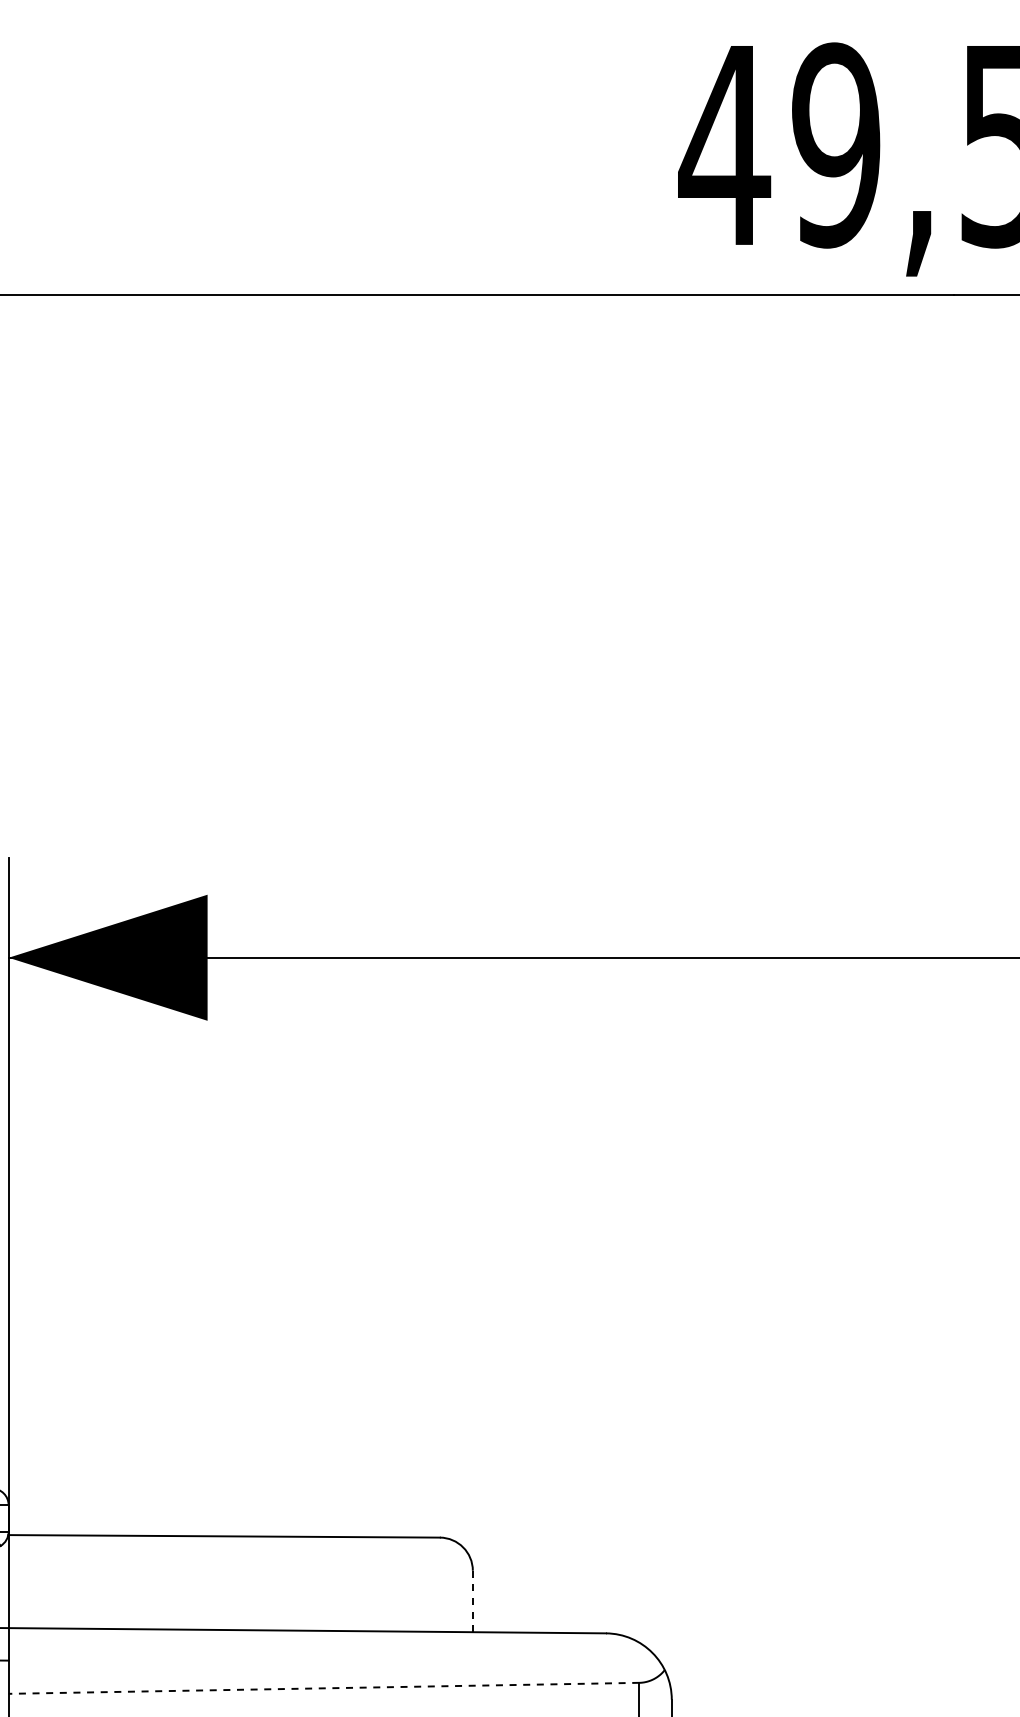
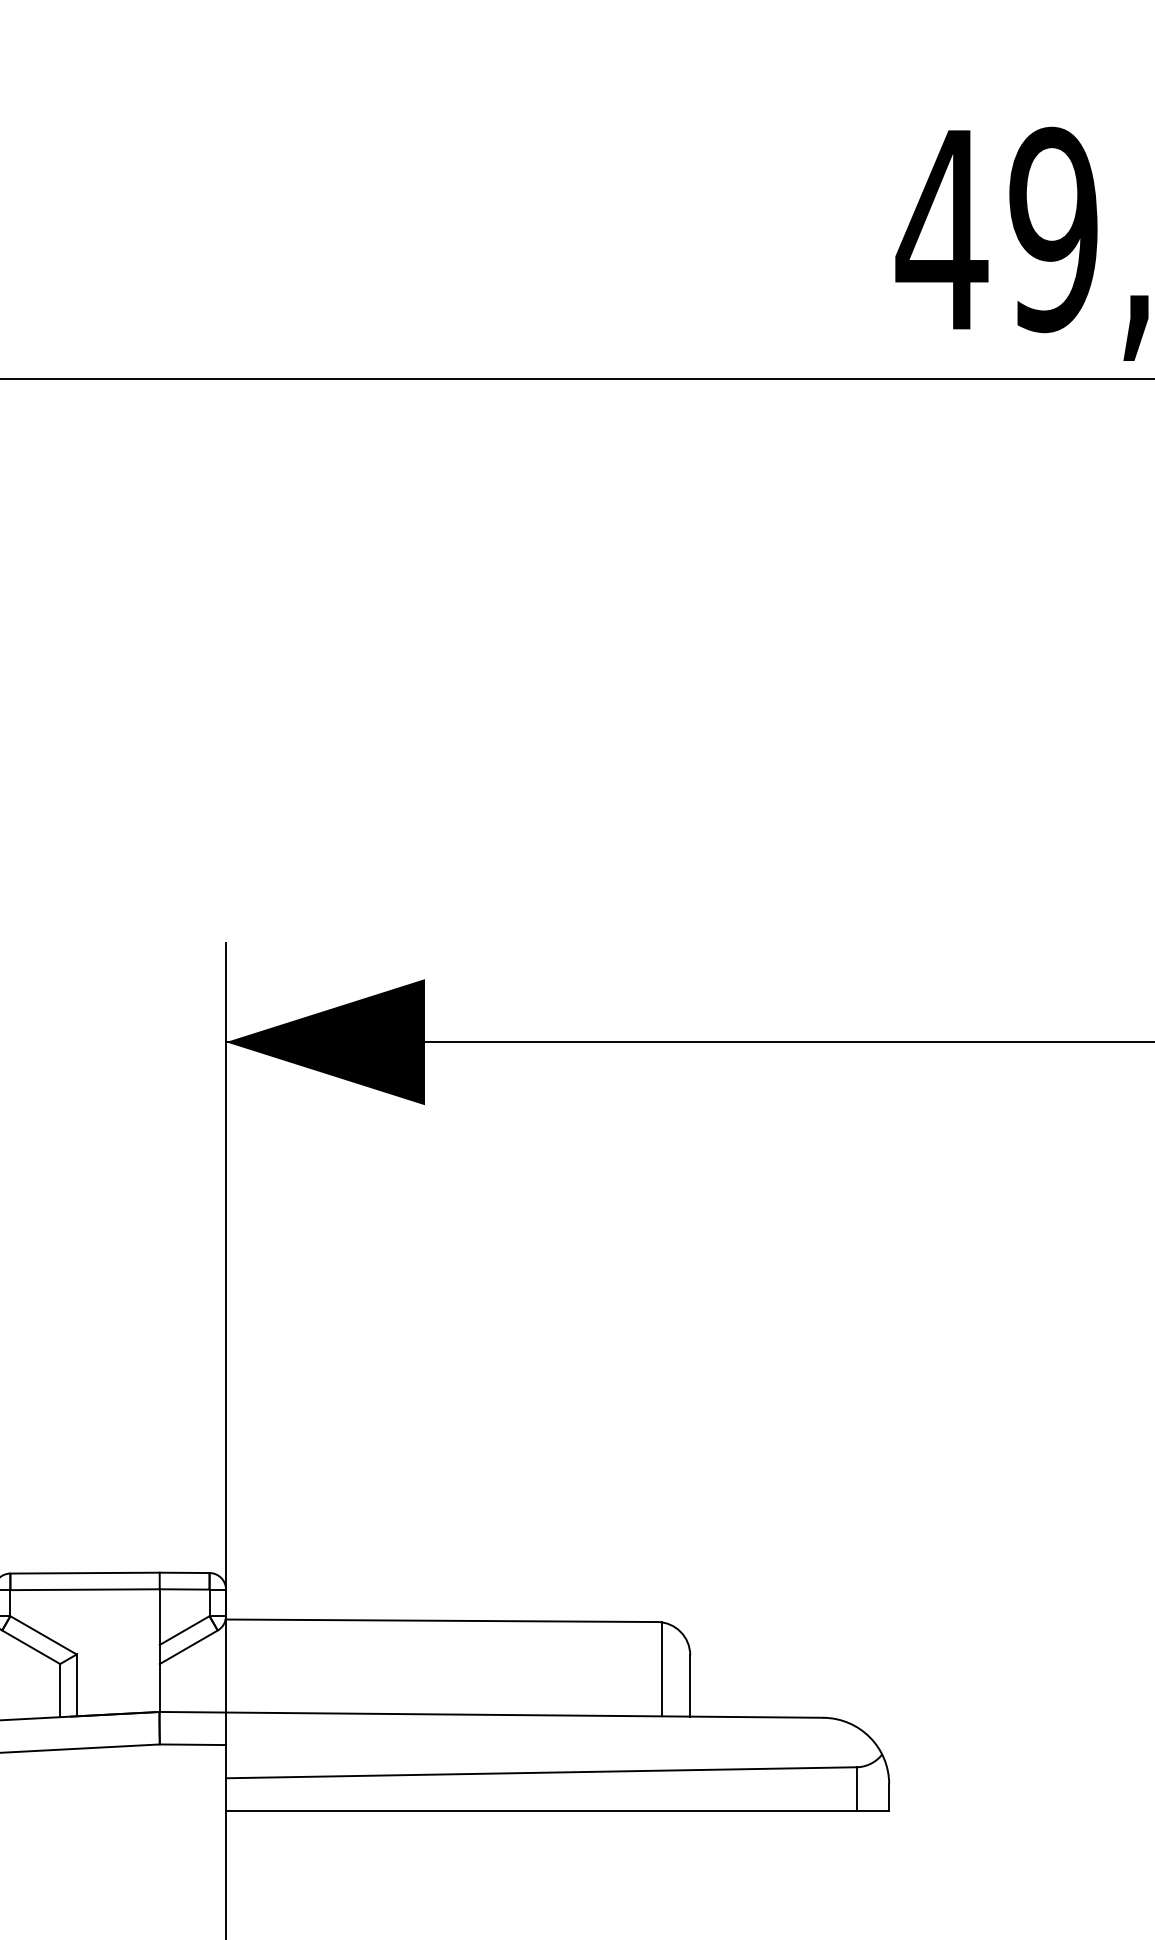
line: (444, 1585) -> (661, 1669), added
line: (473, 1601) -> (690, 1685), dashed -> solid
line: (323, 1688) -> (540, 1772), dashed -> solid

